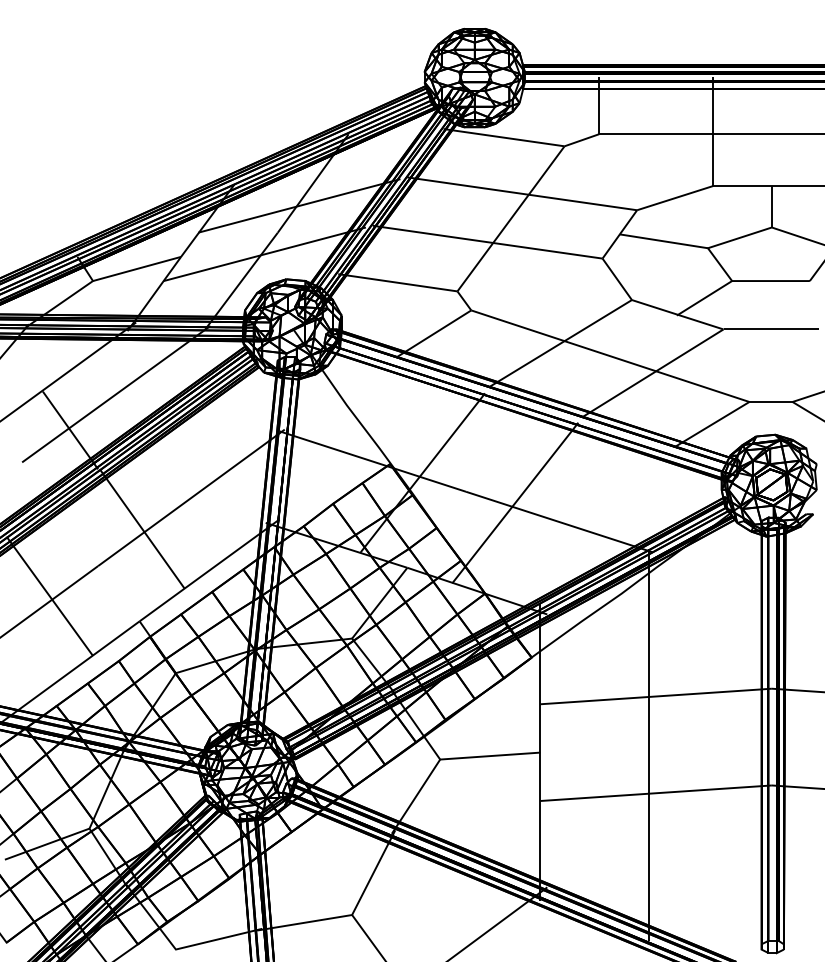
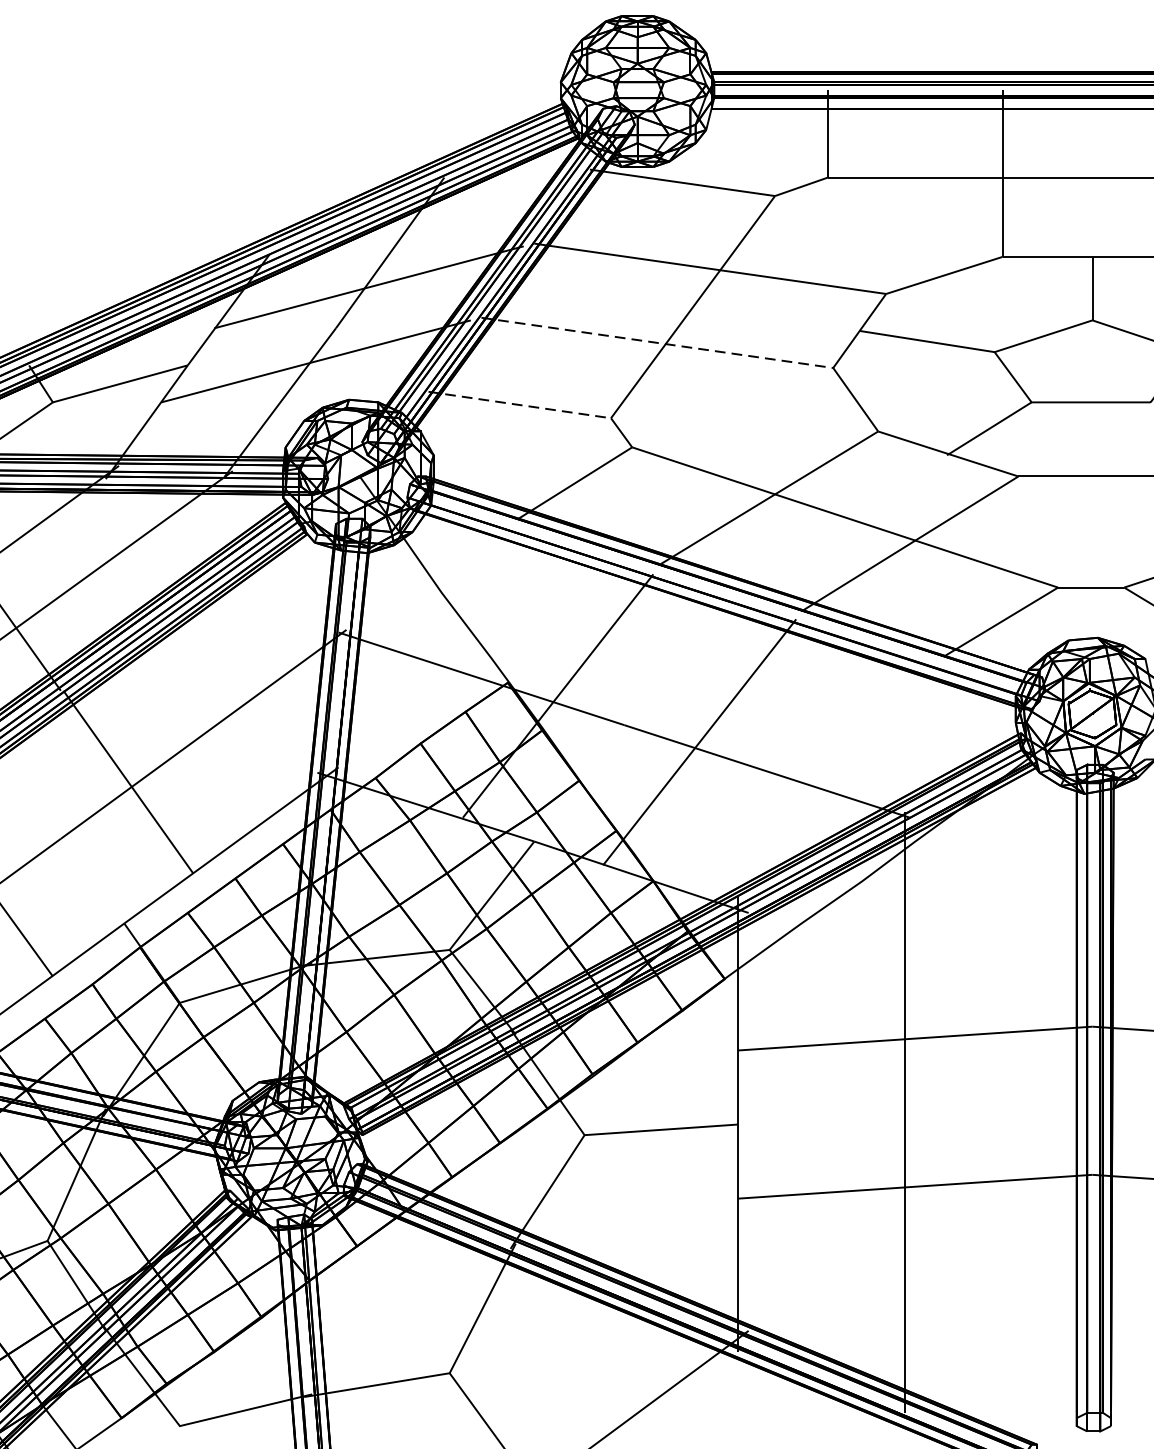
line: (488, 242) -> (658, 343), solid -> dashed
line: (398, 282) -> (520, 404), solid -> dashed

